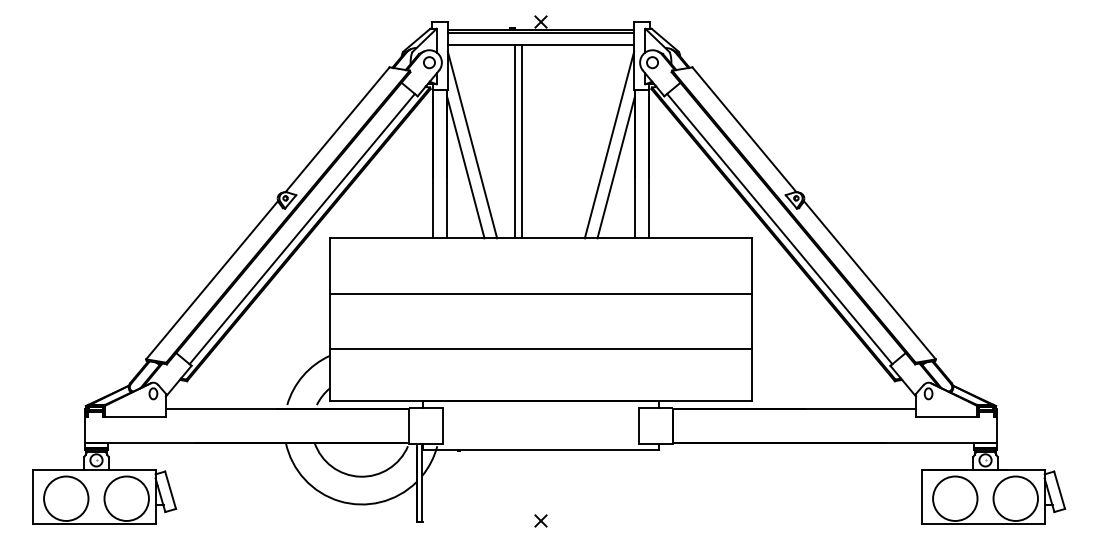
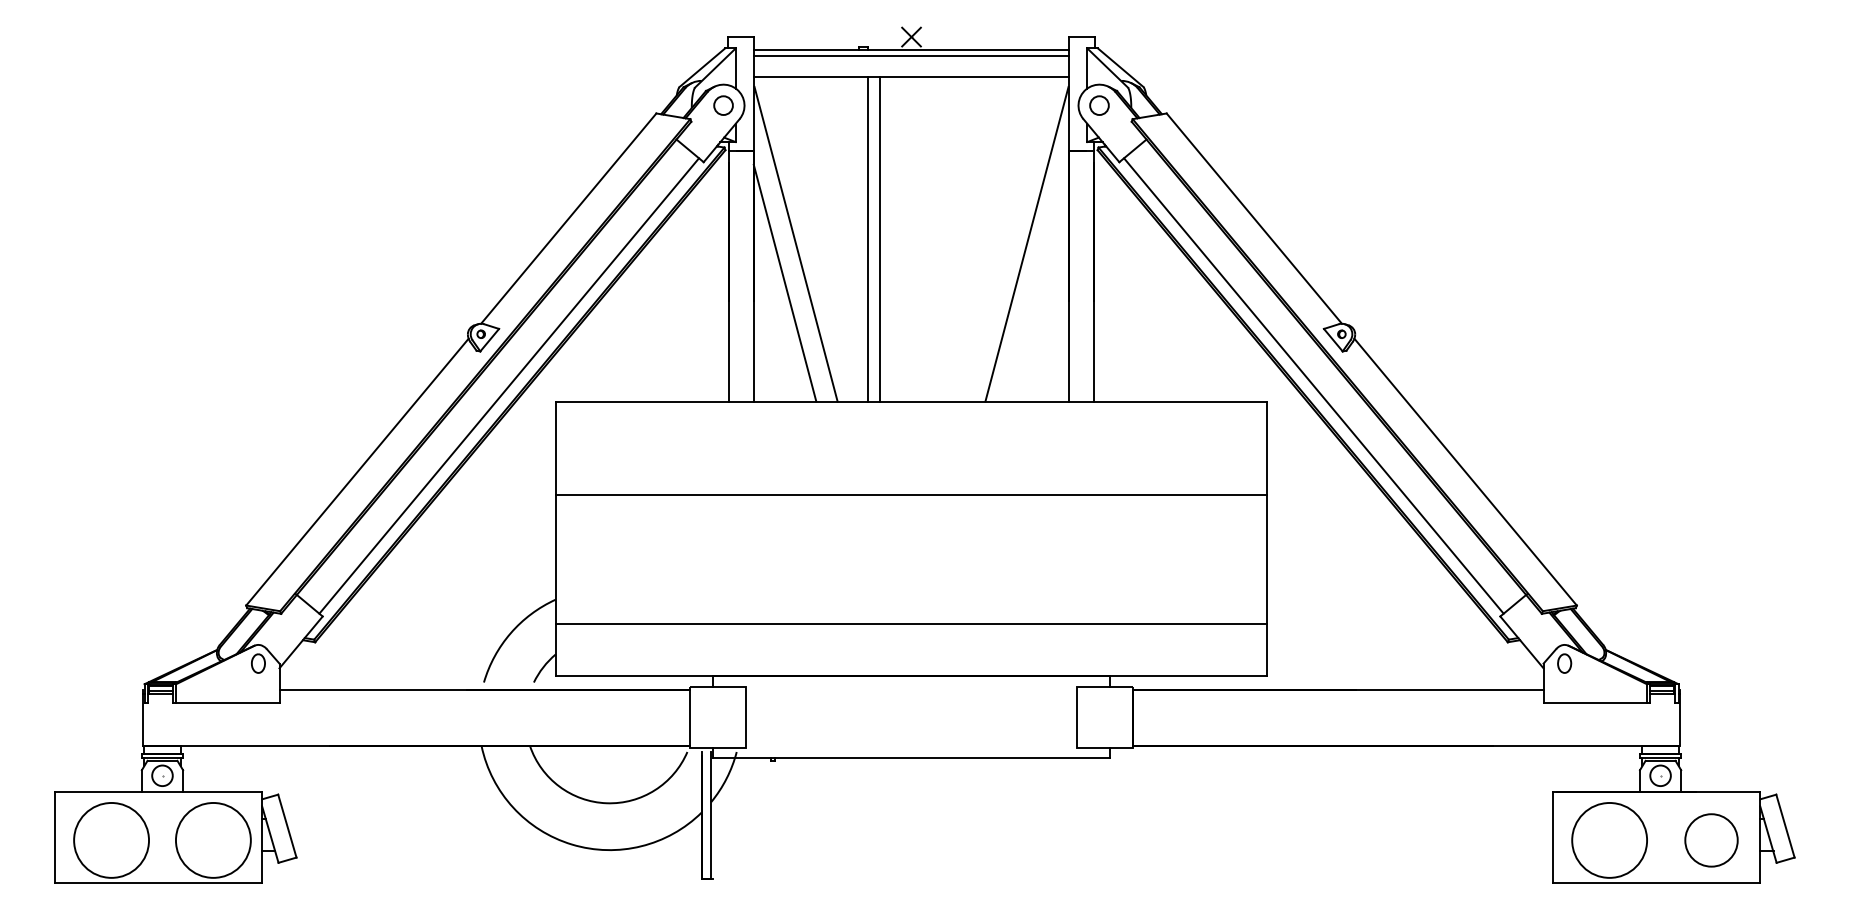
line: (615, 167) -> (1037, 282), removed
line: (540, 349) -> (910, 624), moved
circle: (1015, 498) -> (1711, 840), size x0.7
part: (540, 520) -> (910, 877), removed

